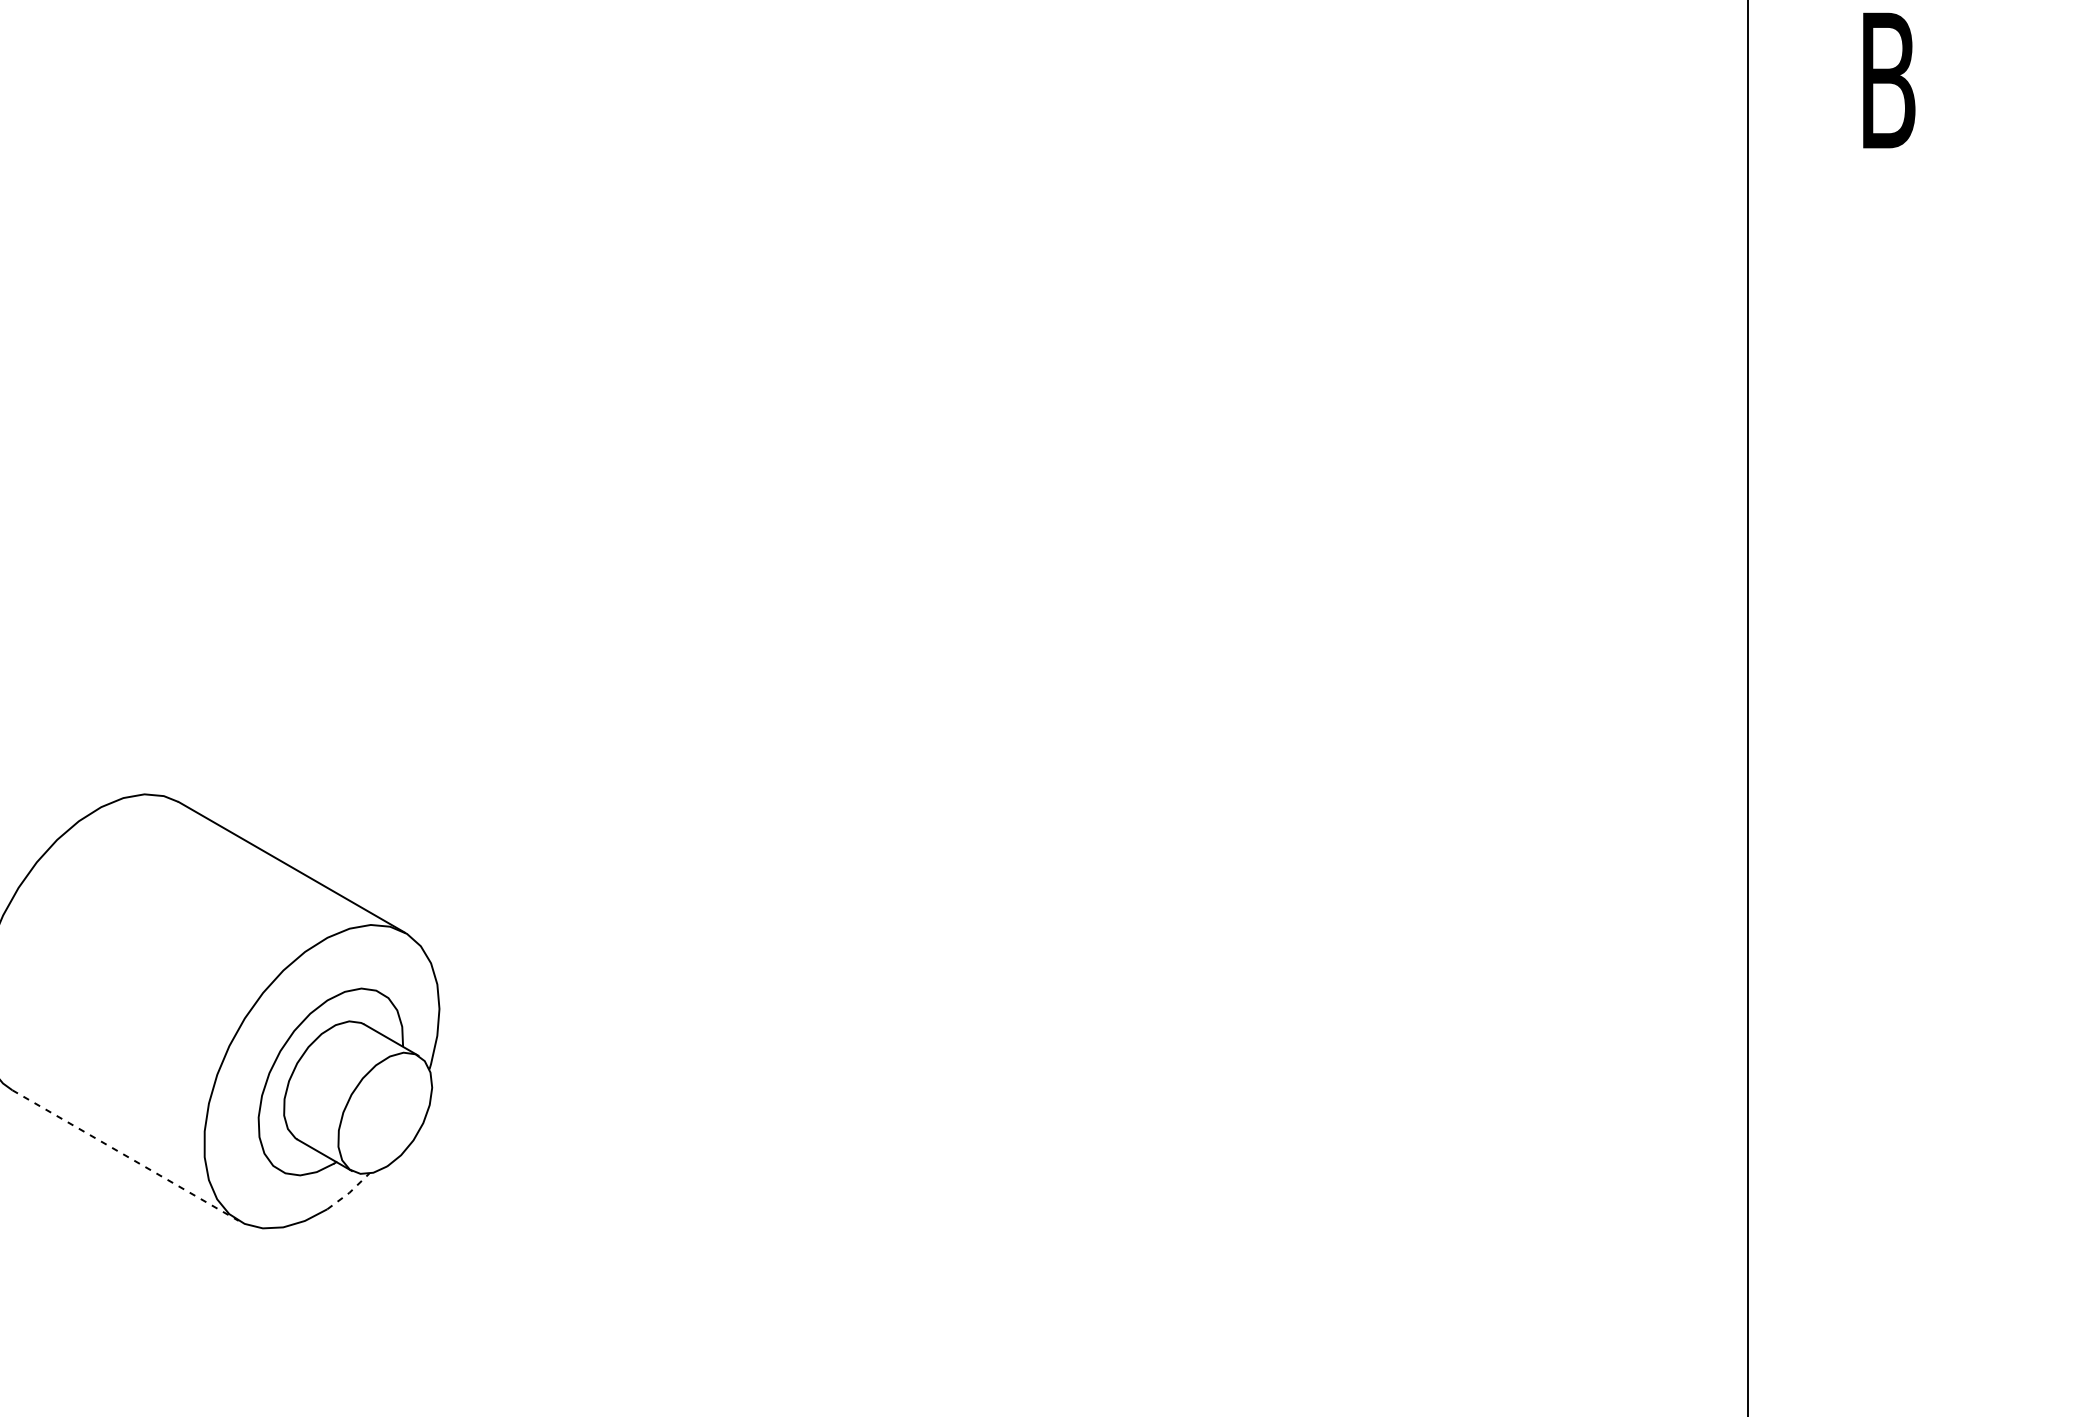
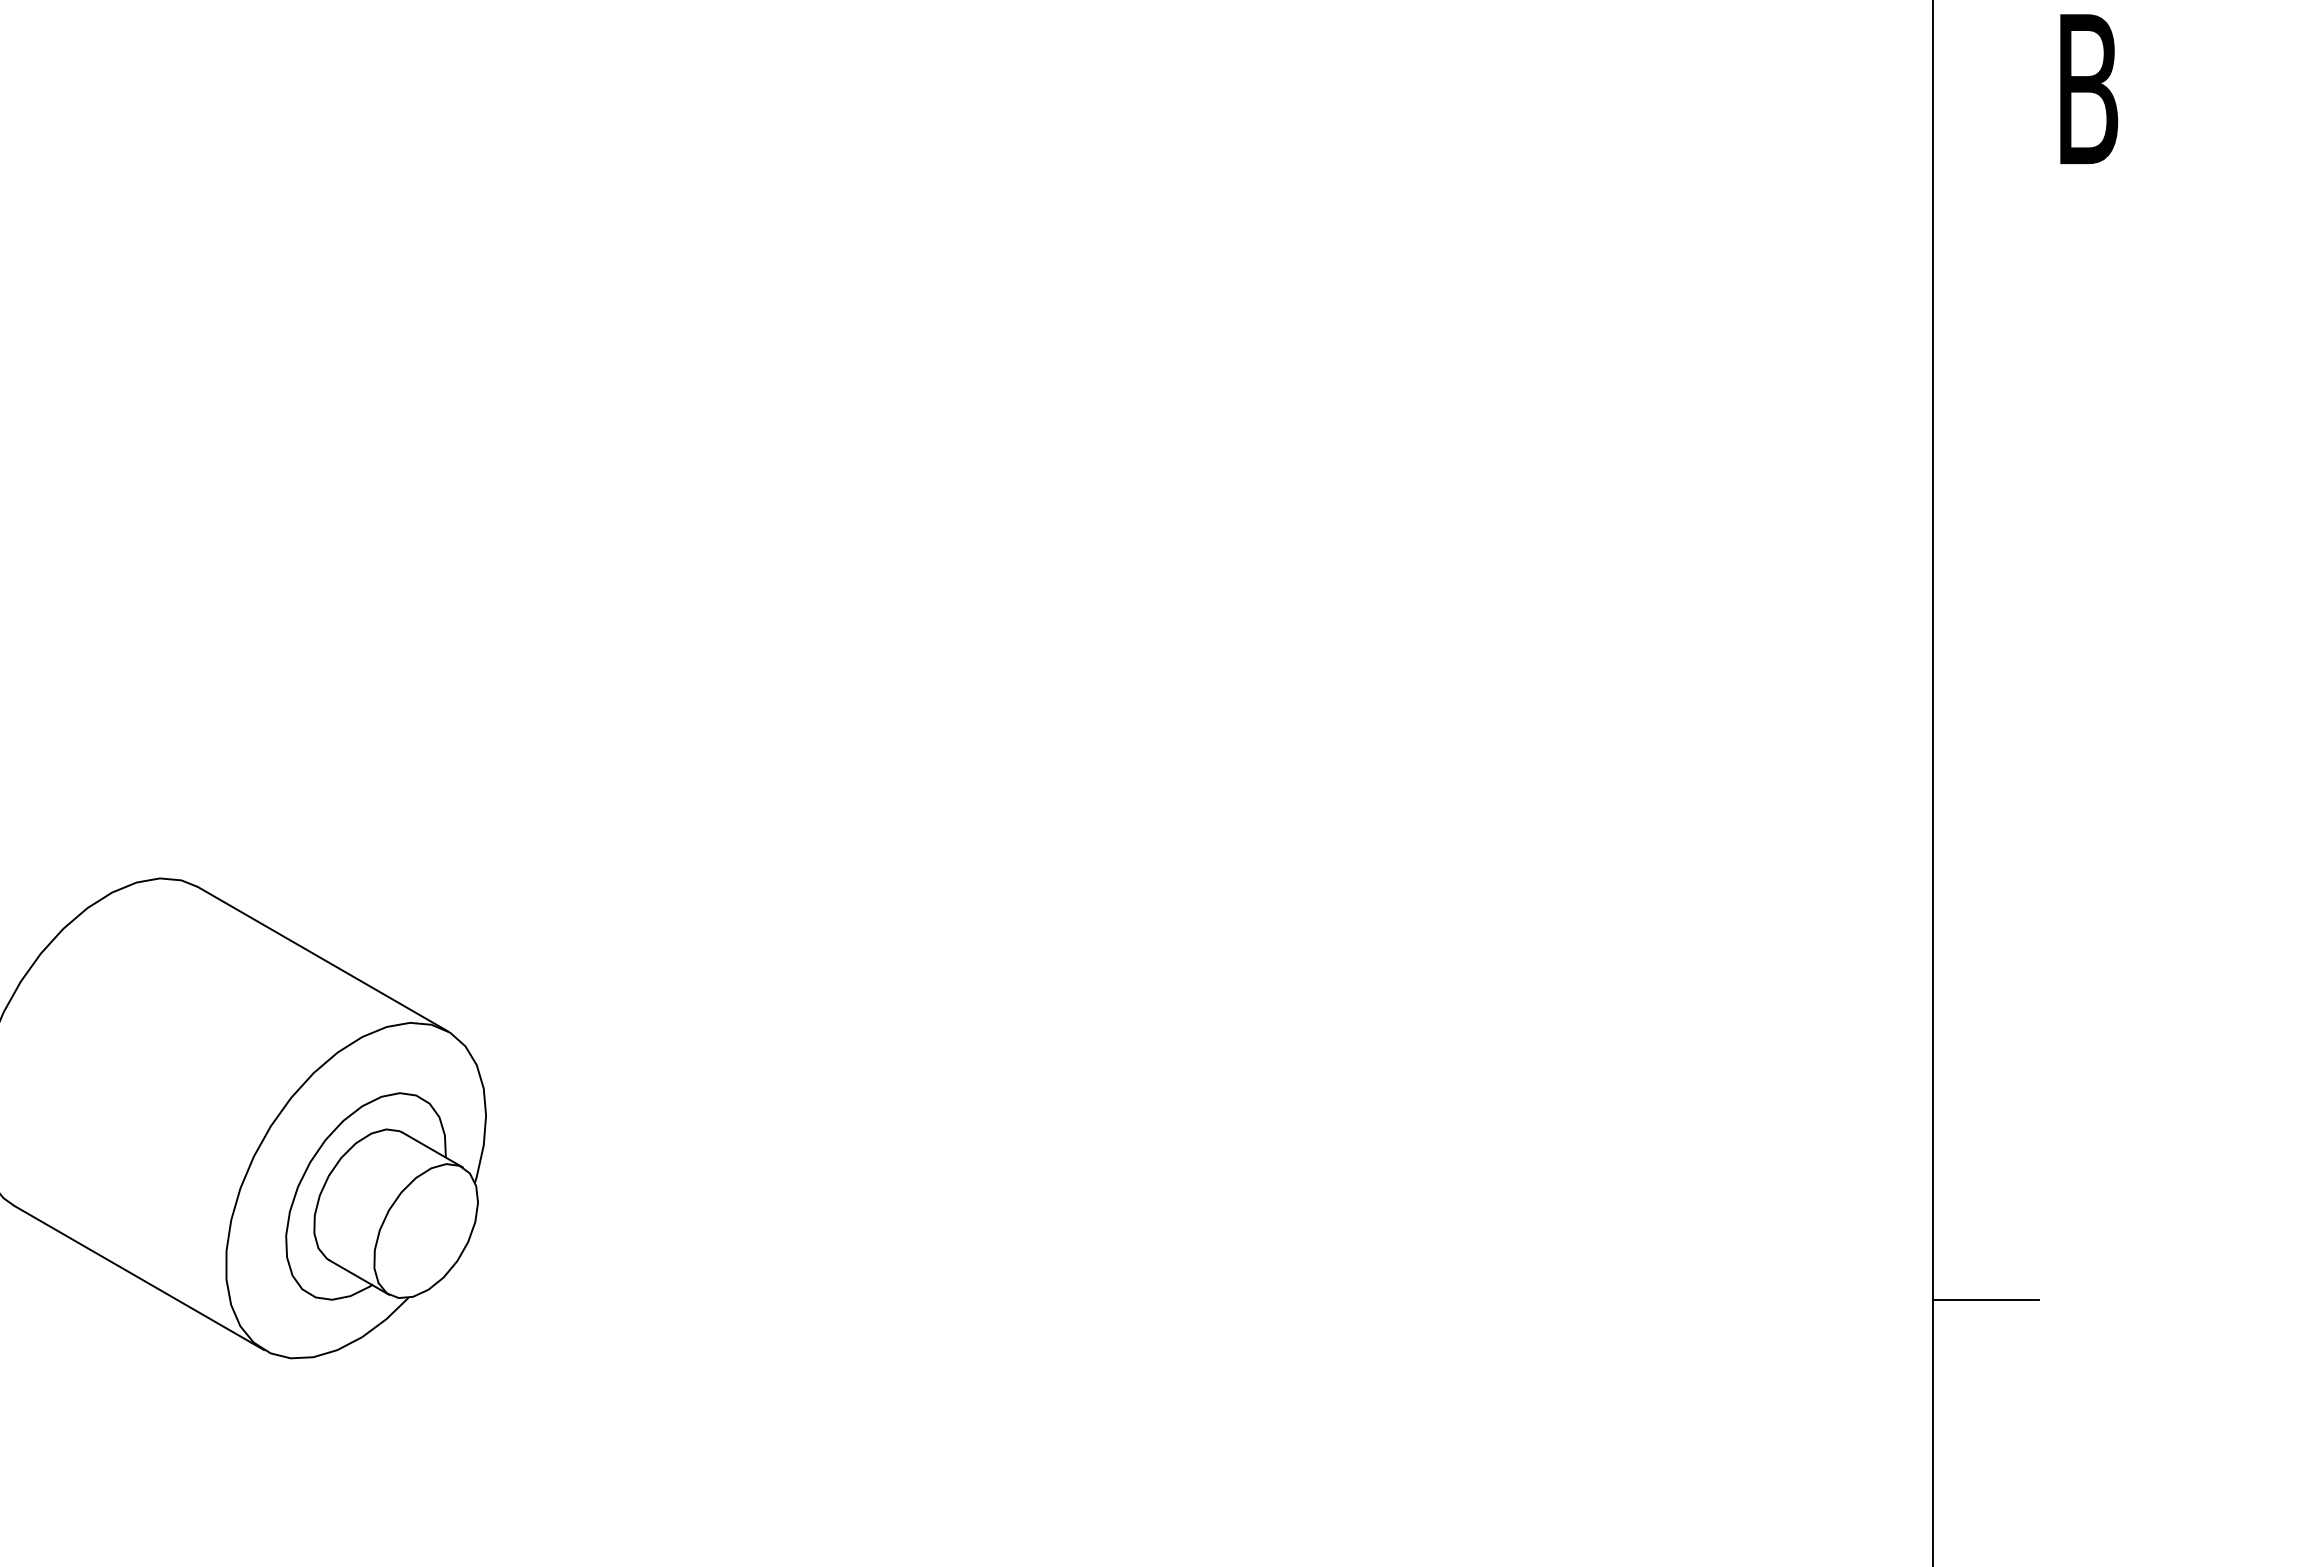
line: (126, 1156) -> (139, 1278), dashed -> solid
line: (1795, 1176) -> (1985, 1300), added
line: (349, 1193) -> (386, 1319), dashed -> solid

